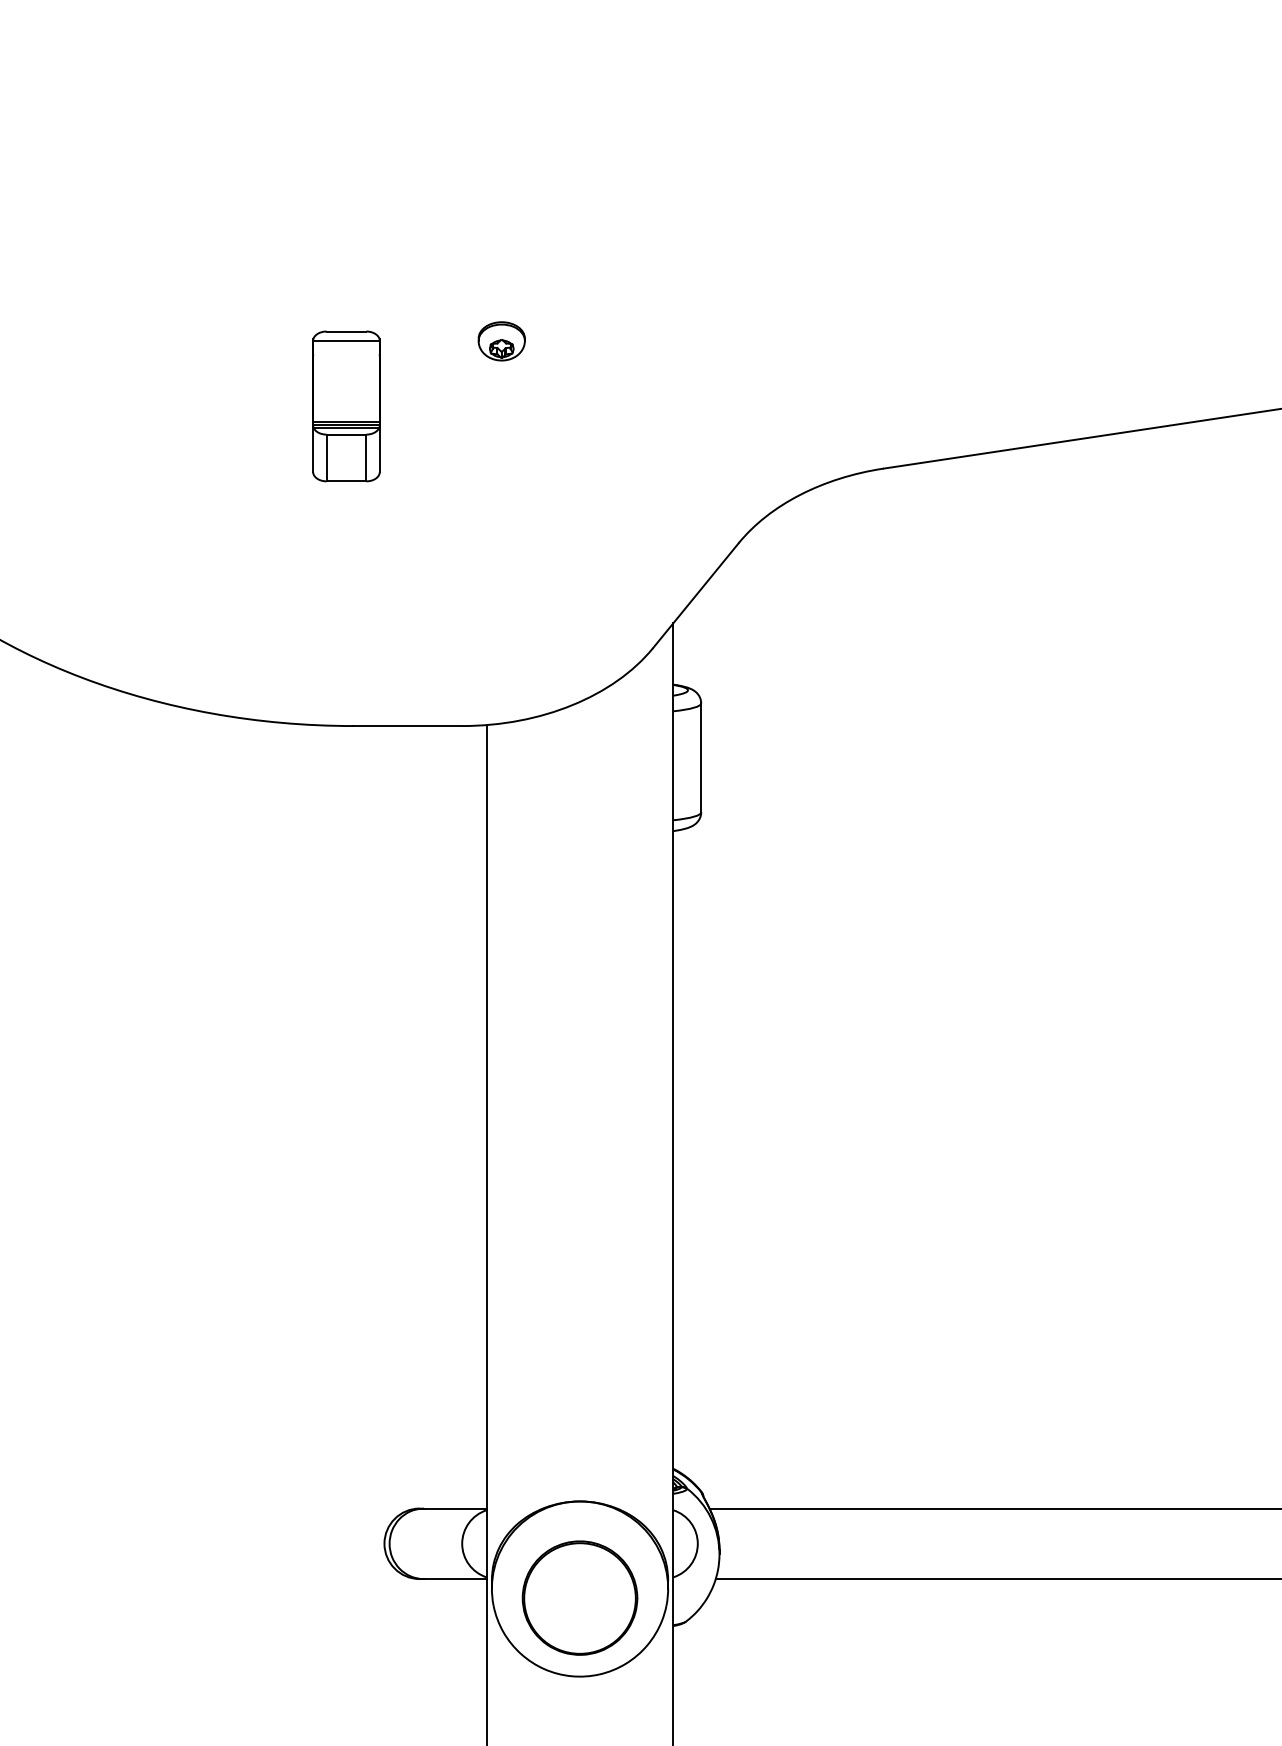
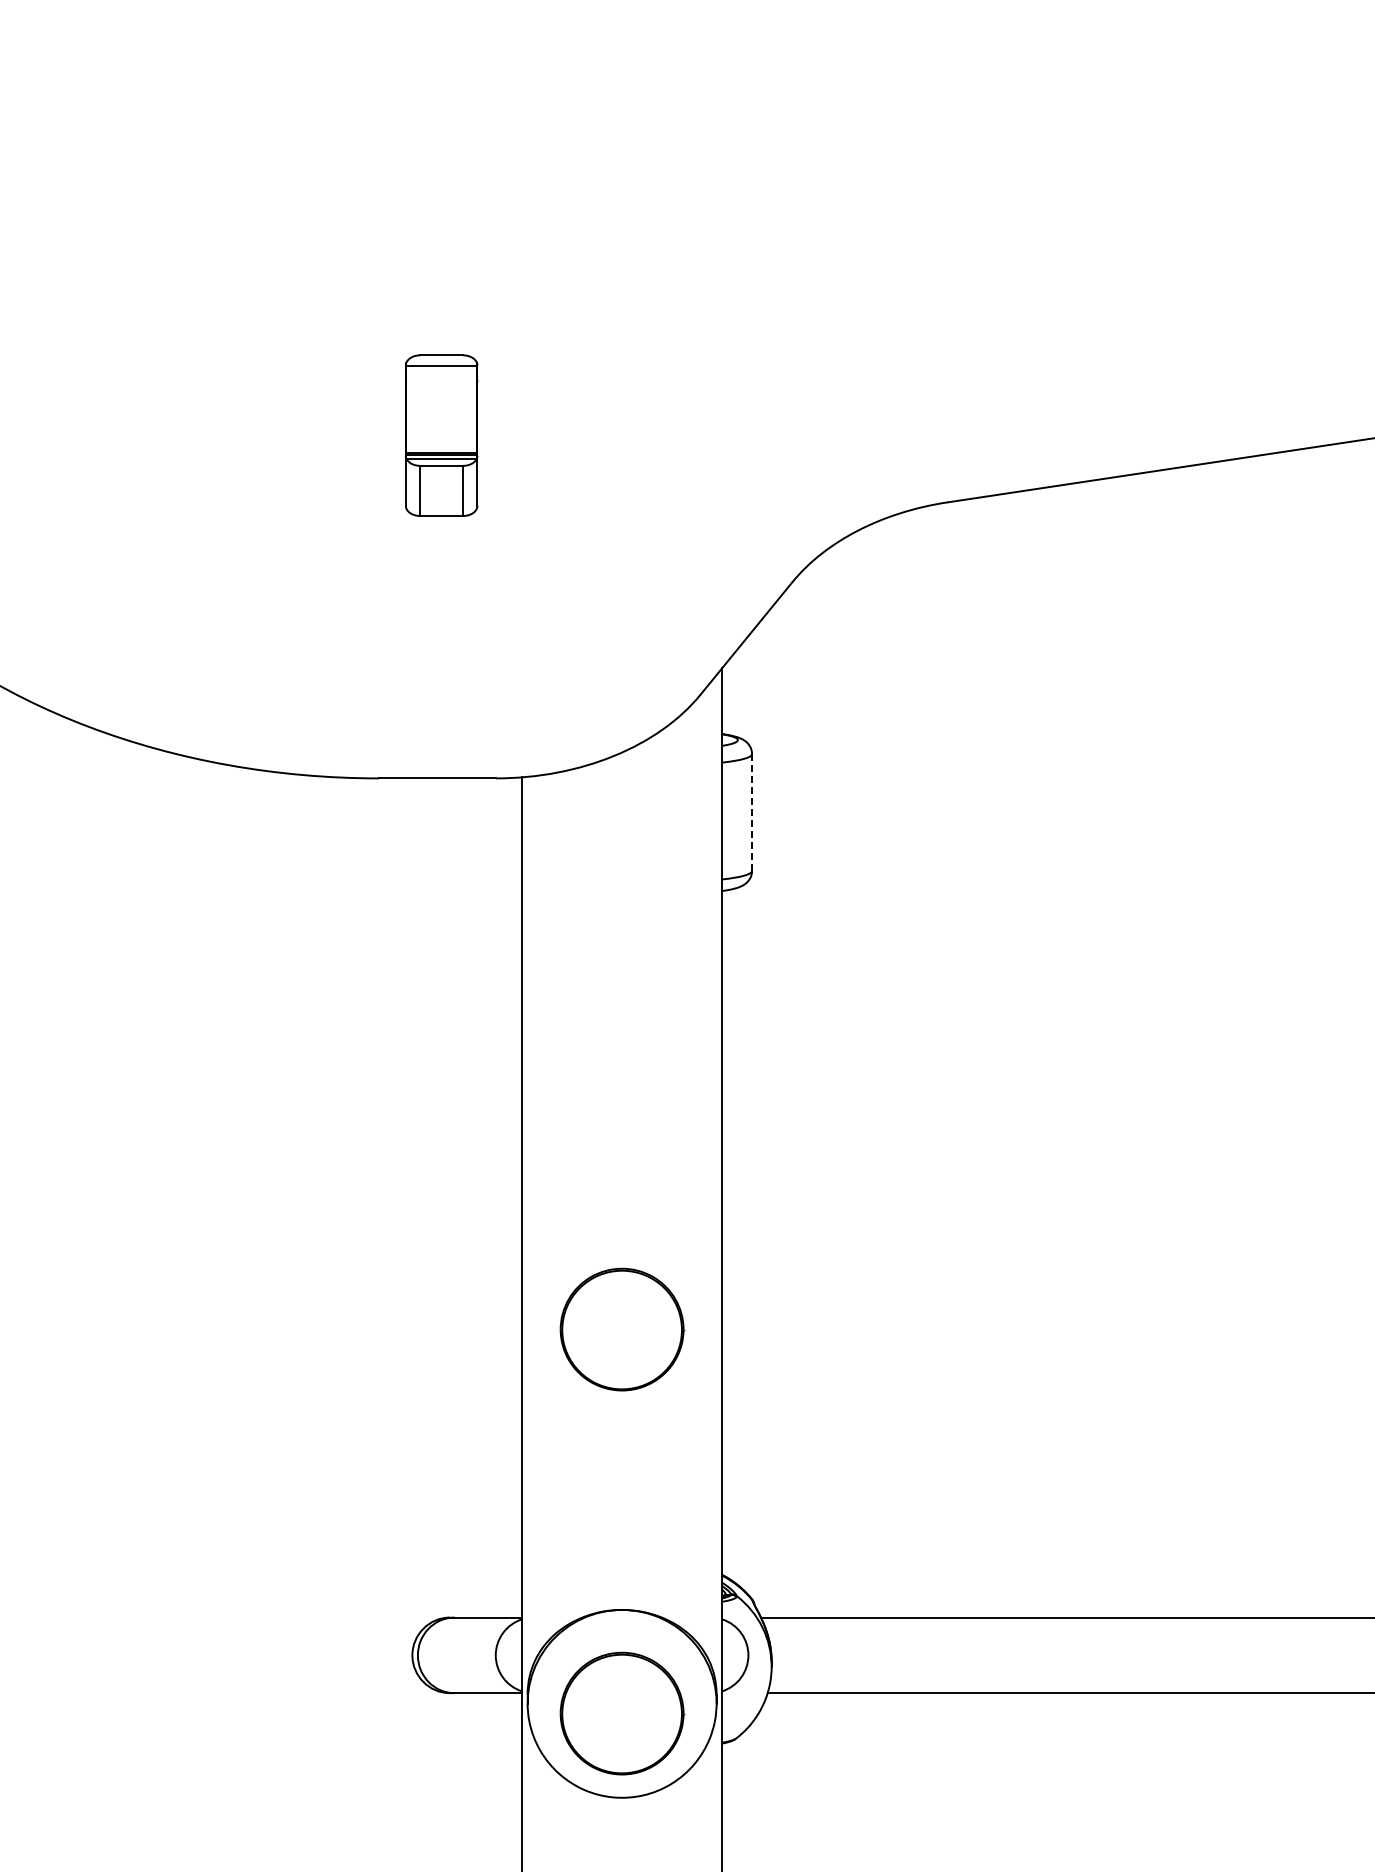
part: (501, 341) -> (537, 365), removed
part: (346, 406) -> (441, 435), moved
line: (701, 758) -> (752, 813), solid -> dashed
part: (580, 1239) -> (622, 1329), added

